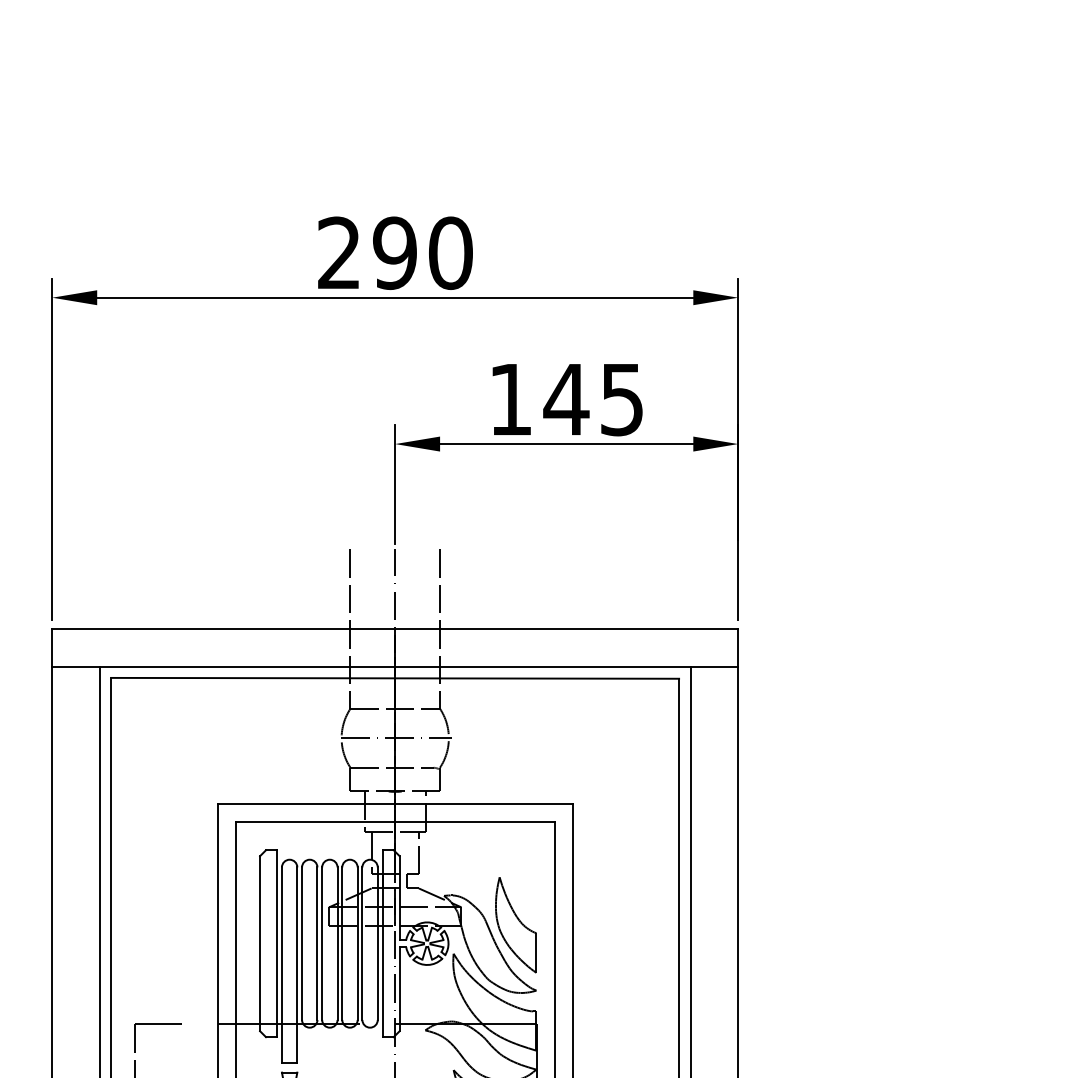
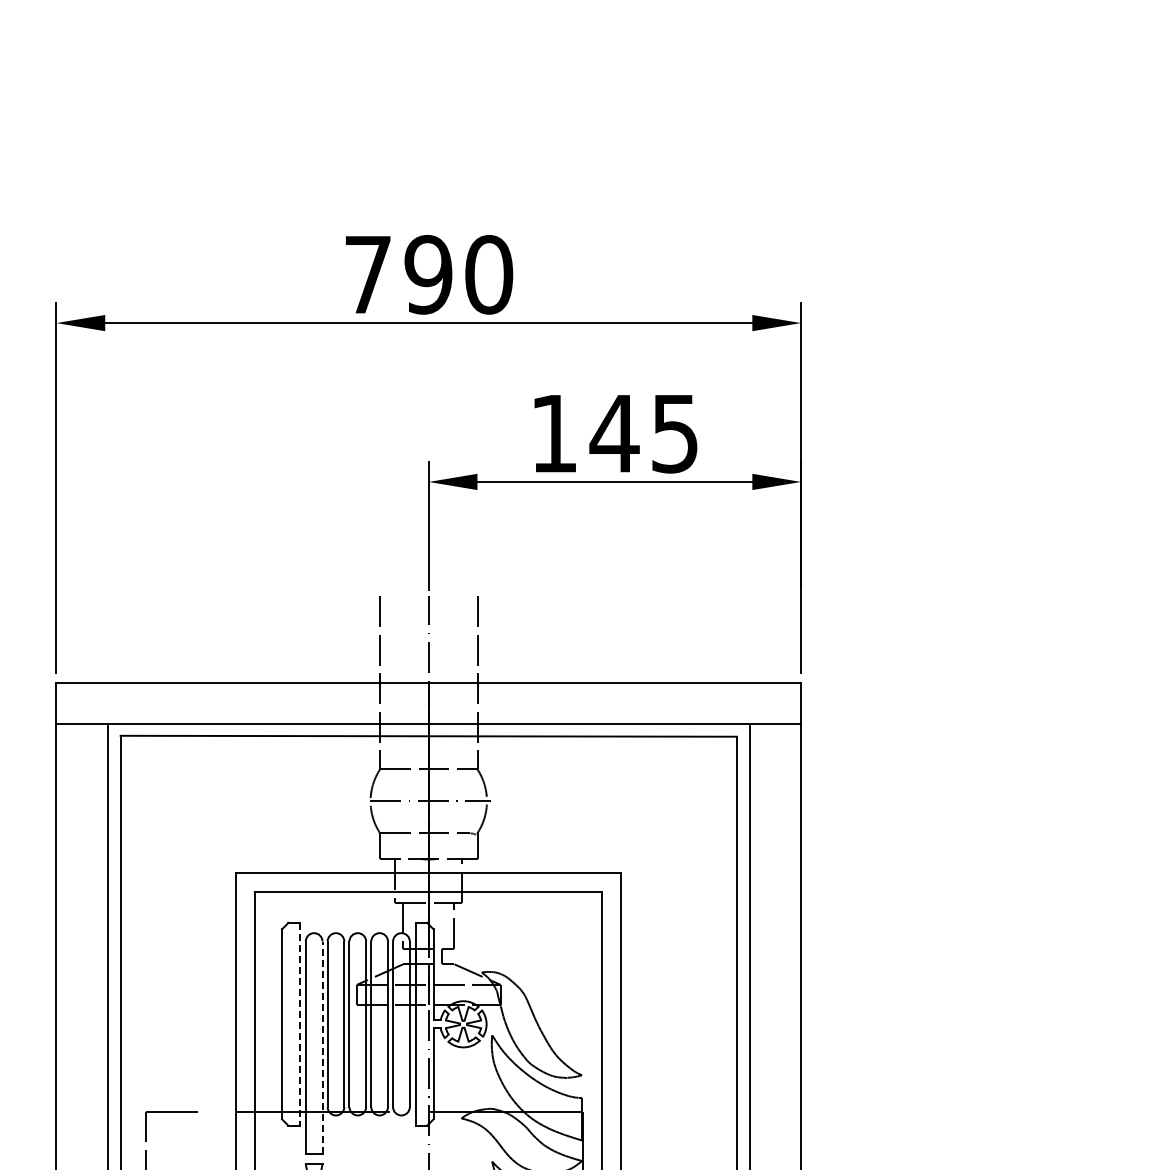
text: (338, 252) -> (367, 274), 290 -> 790
part: (515, 925) -> (559, 1004), removed
line: (277, 943) -> (300, 1024), solid -> dashed
line: (297, 965) -> (322, 1047), solid -> dashed

